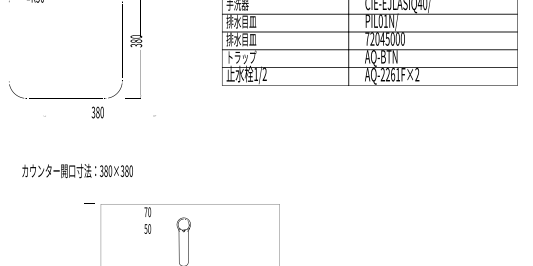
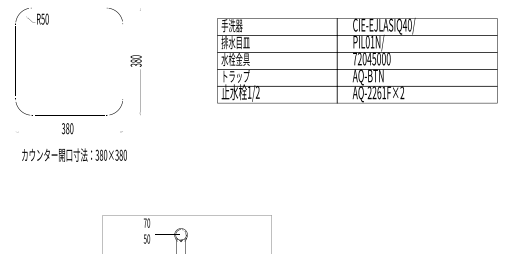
text: (241, 39) -> (235, 59), 排水目皿 -> 水栓金具
text: (99, 112) -> (69, 128), moved
text: (77, 170) -> (74, 154), moved

